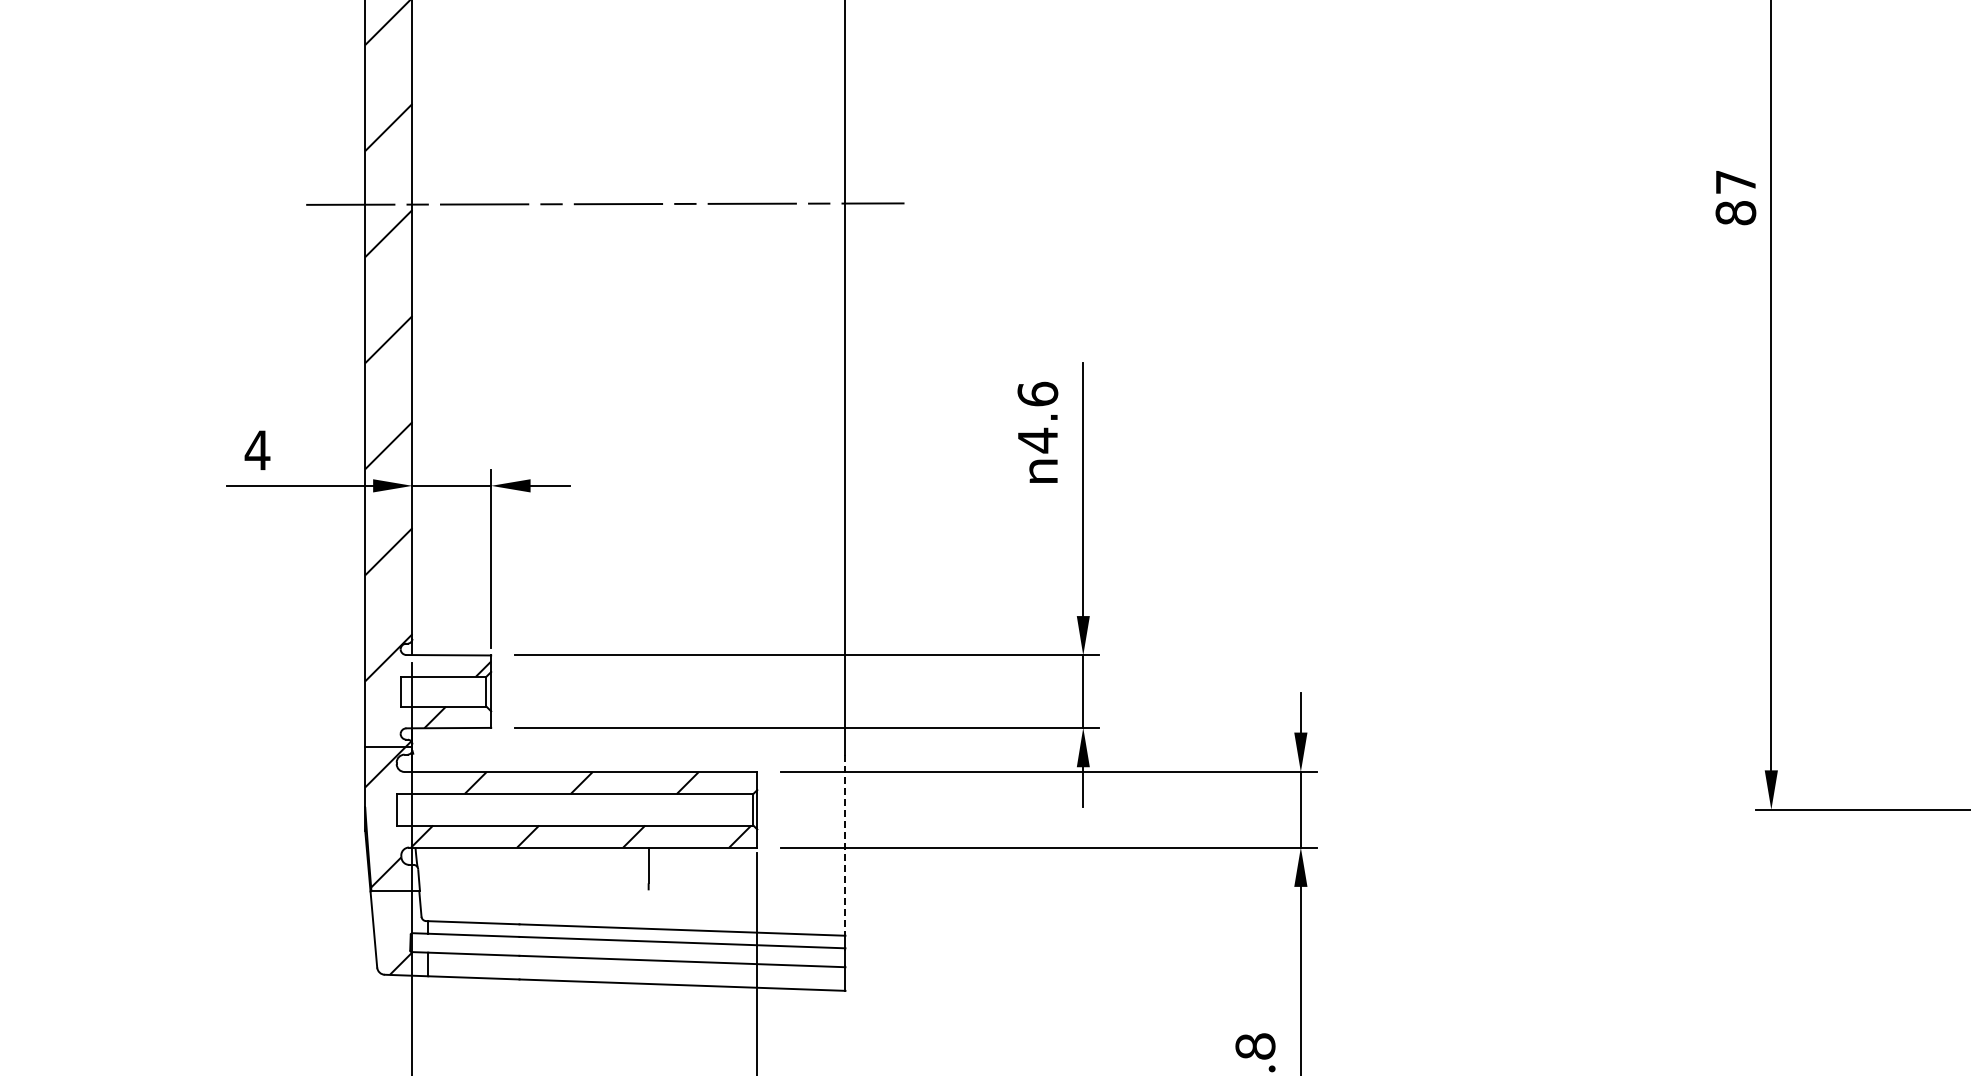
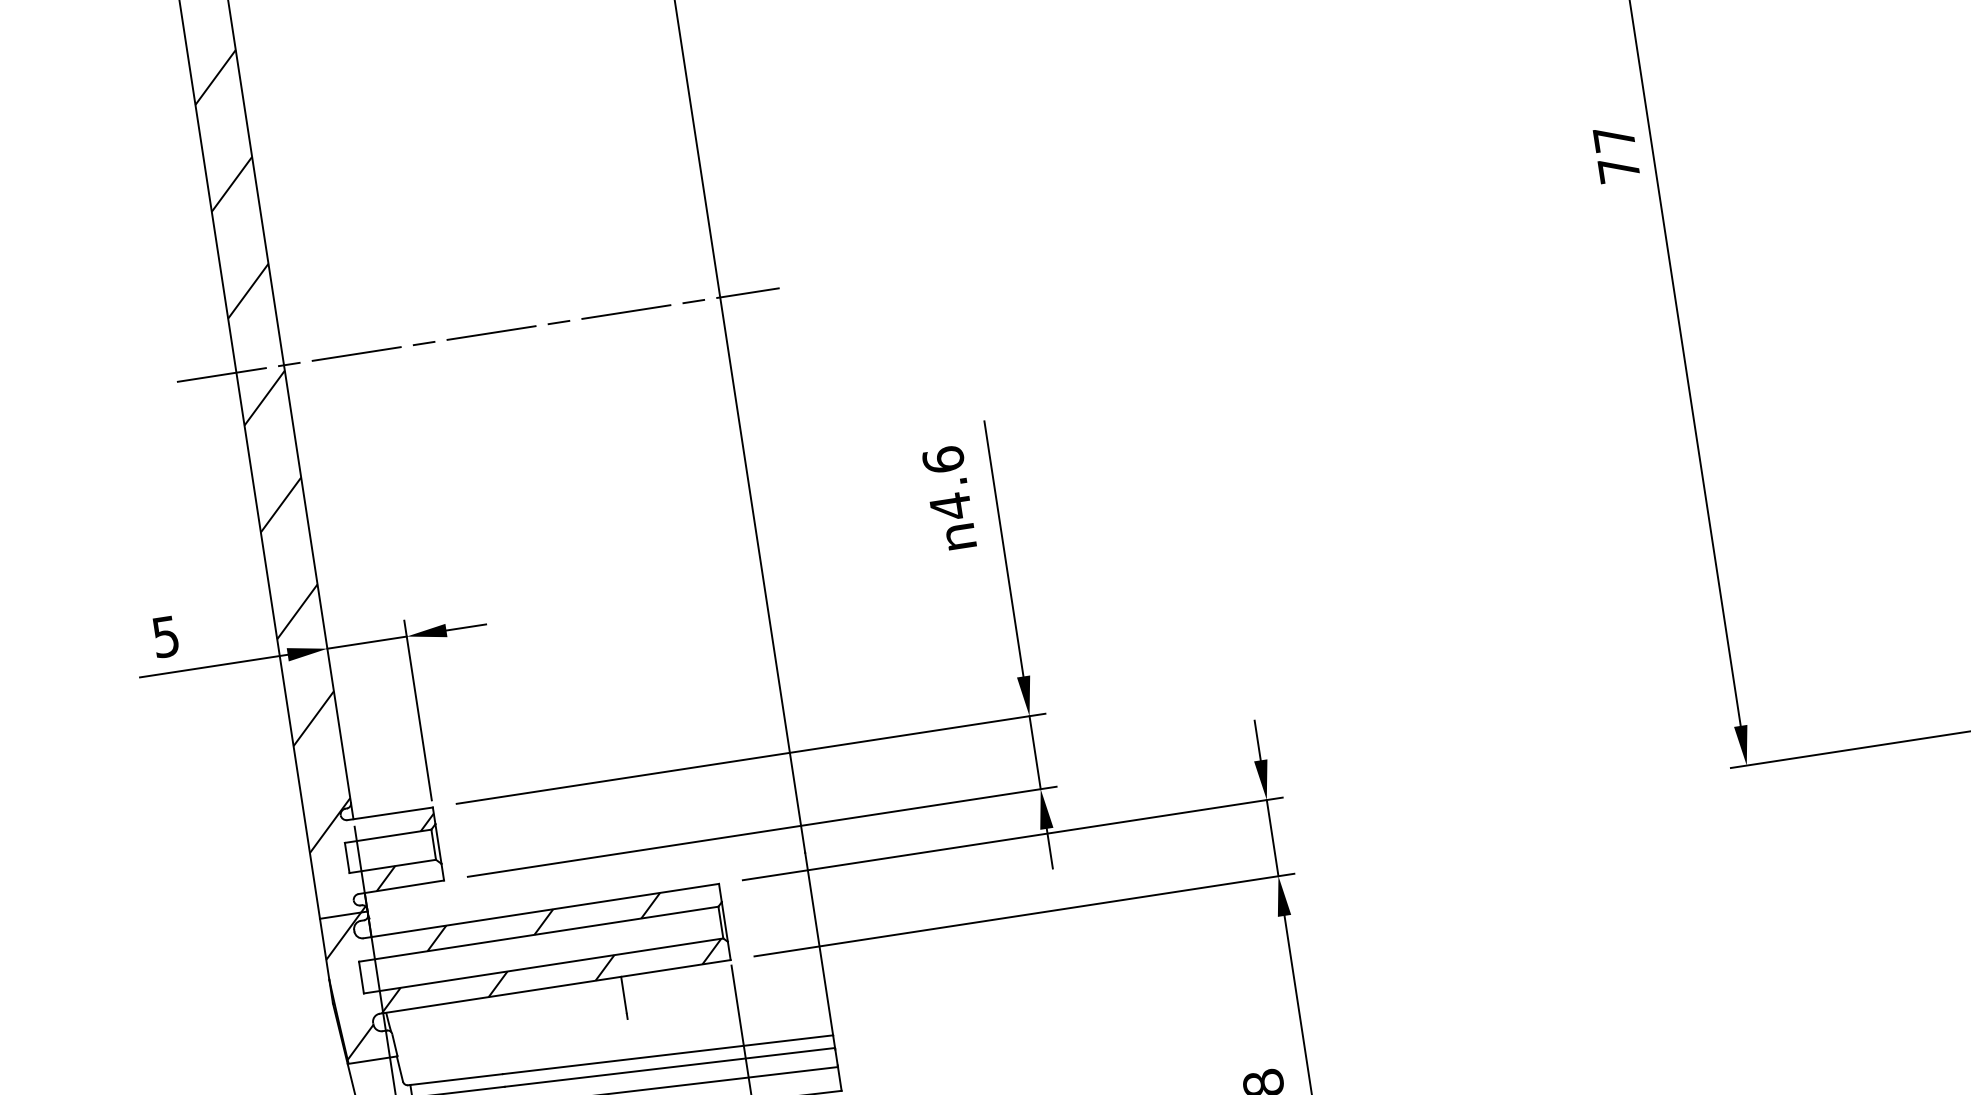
text: (1735, 213) -> (1618, 170), 87 -> 77
text: (257, 450) -> (165, 636), 4 -> 5
line: (845, 845) -> (819, 944), dashed -> solid

